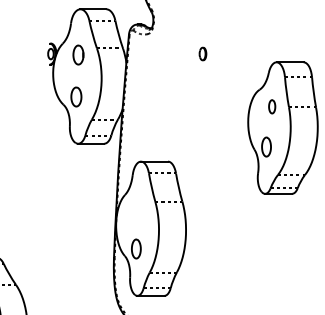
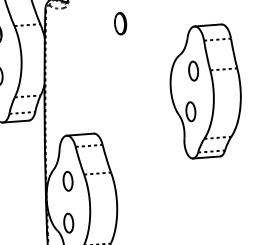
part: (202, 53) -> (120, 23), size x1.67
part: (271, 106) -> (192, 70), size x1.43
part: (138, 206) -> (67, 180), added

